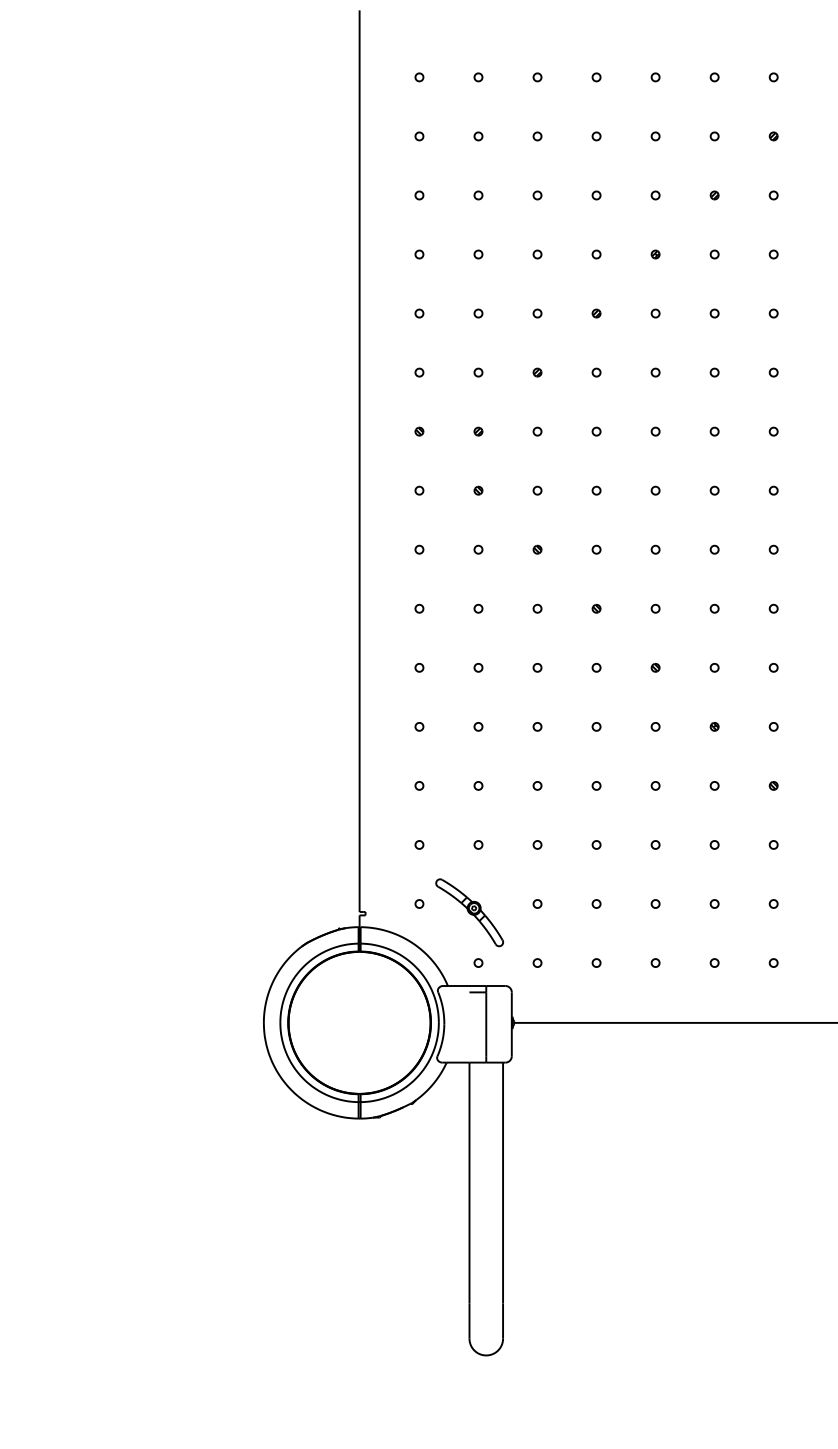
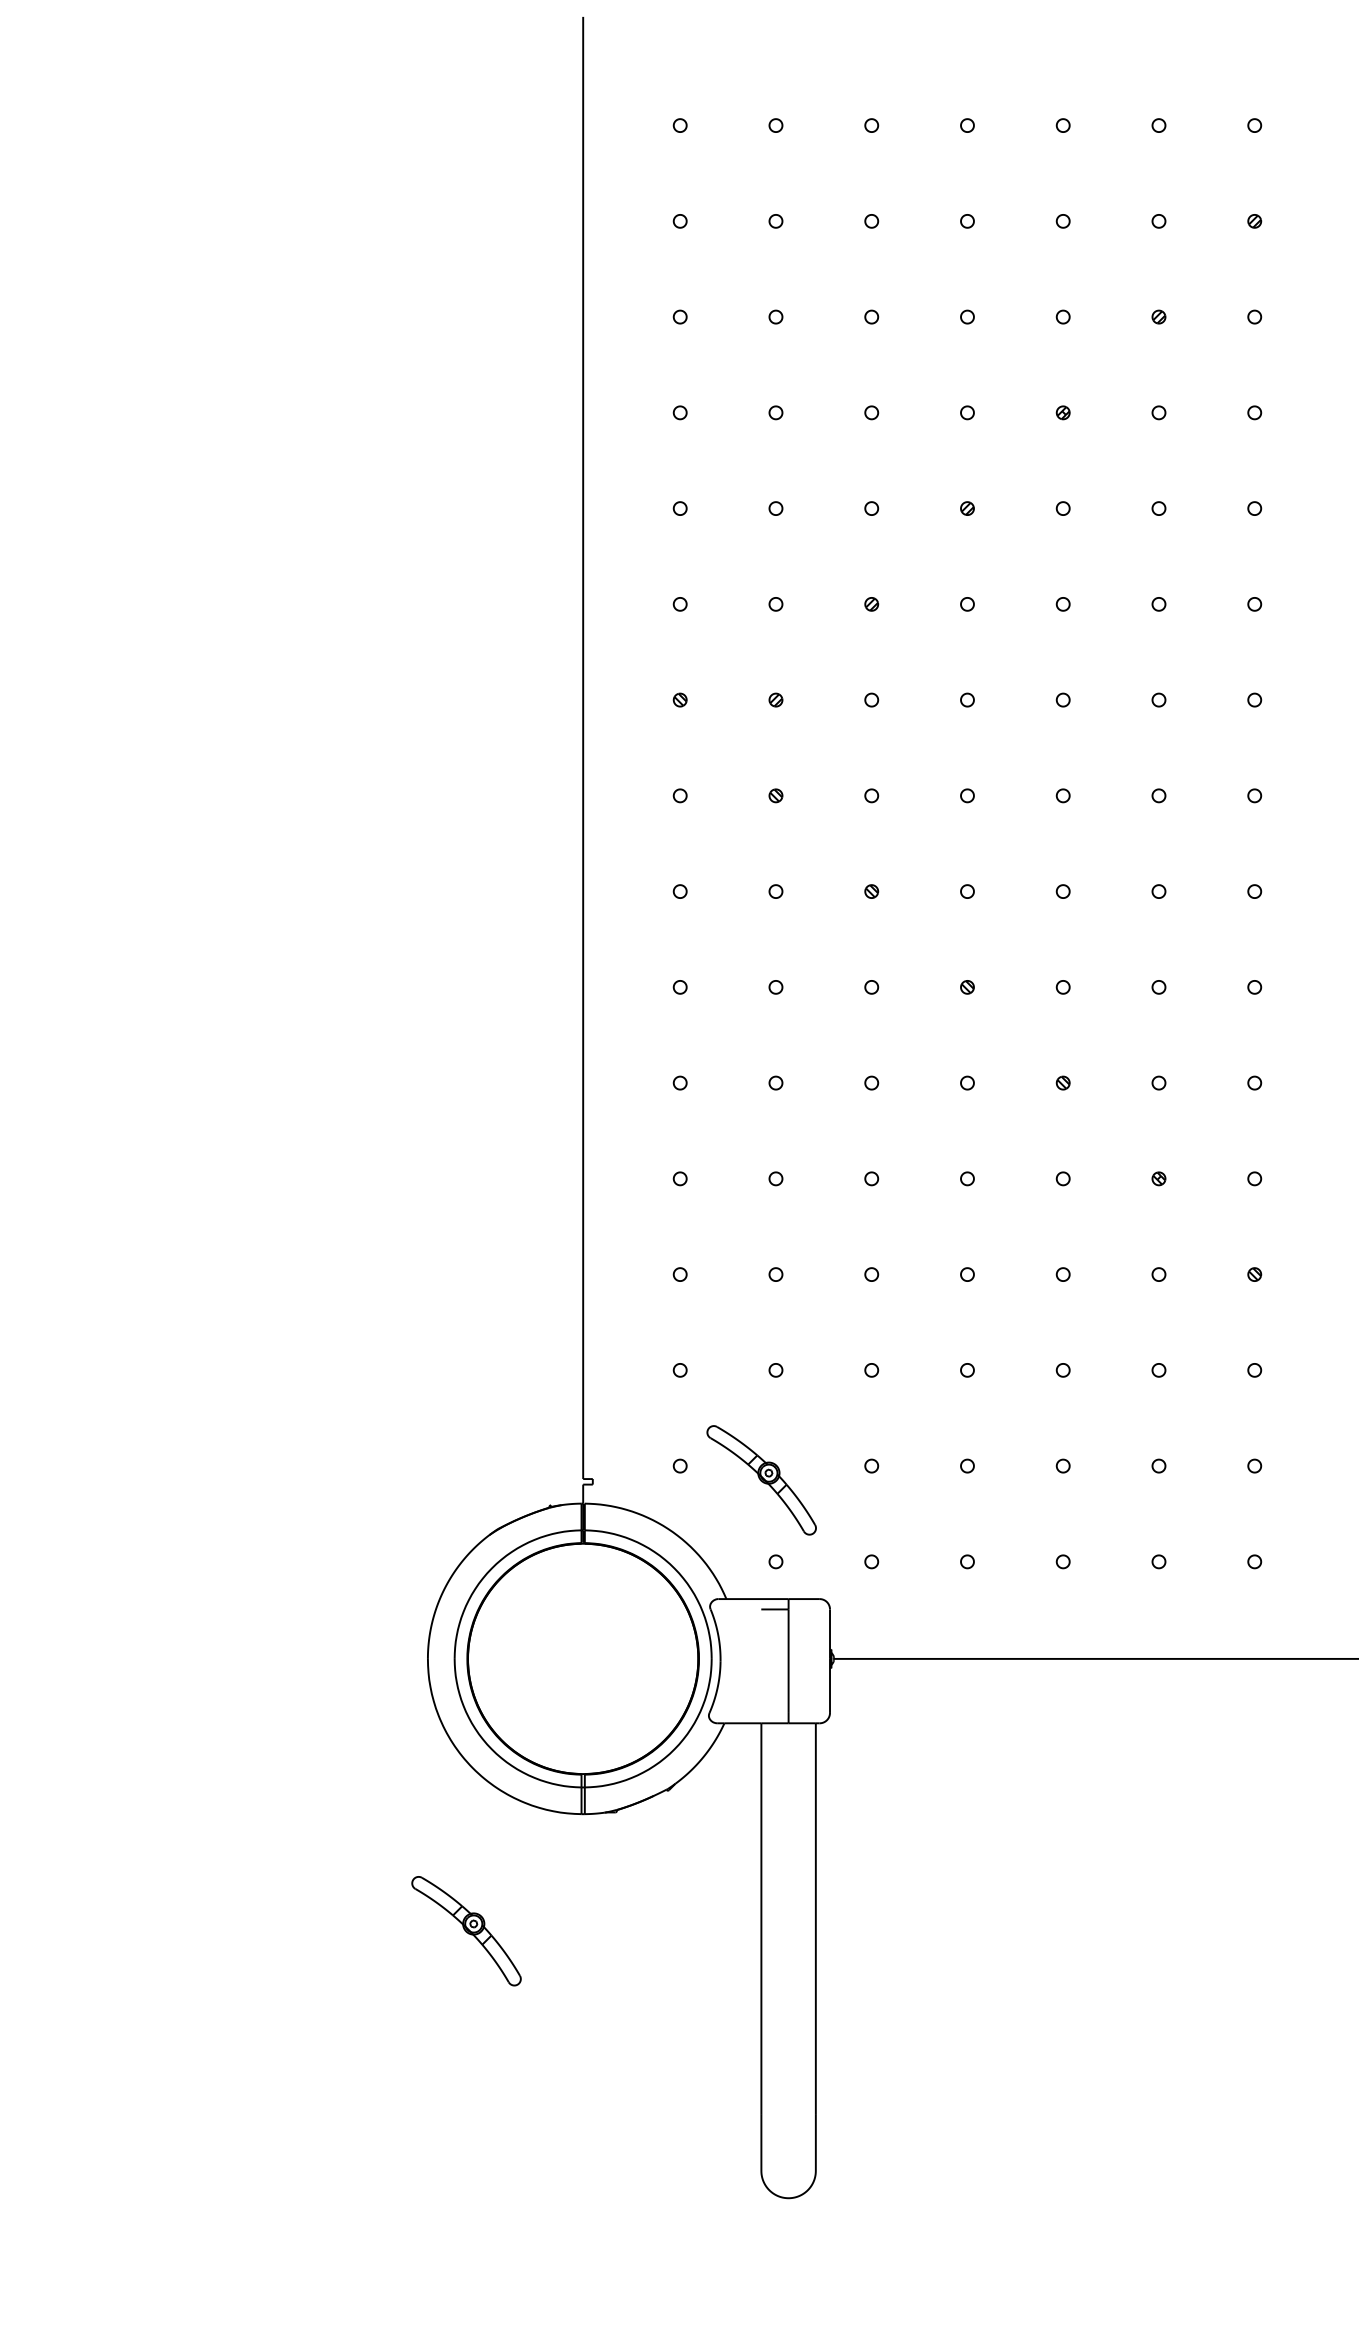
part: (287, 1190) -> (466, 1930), added

